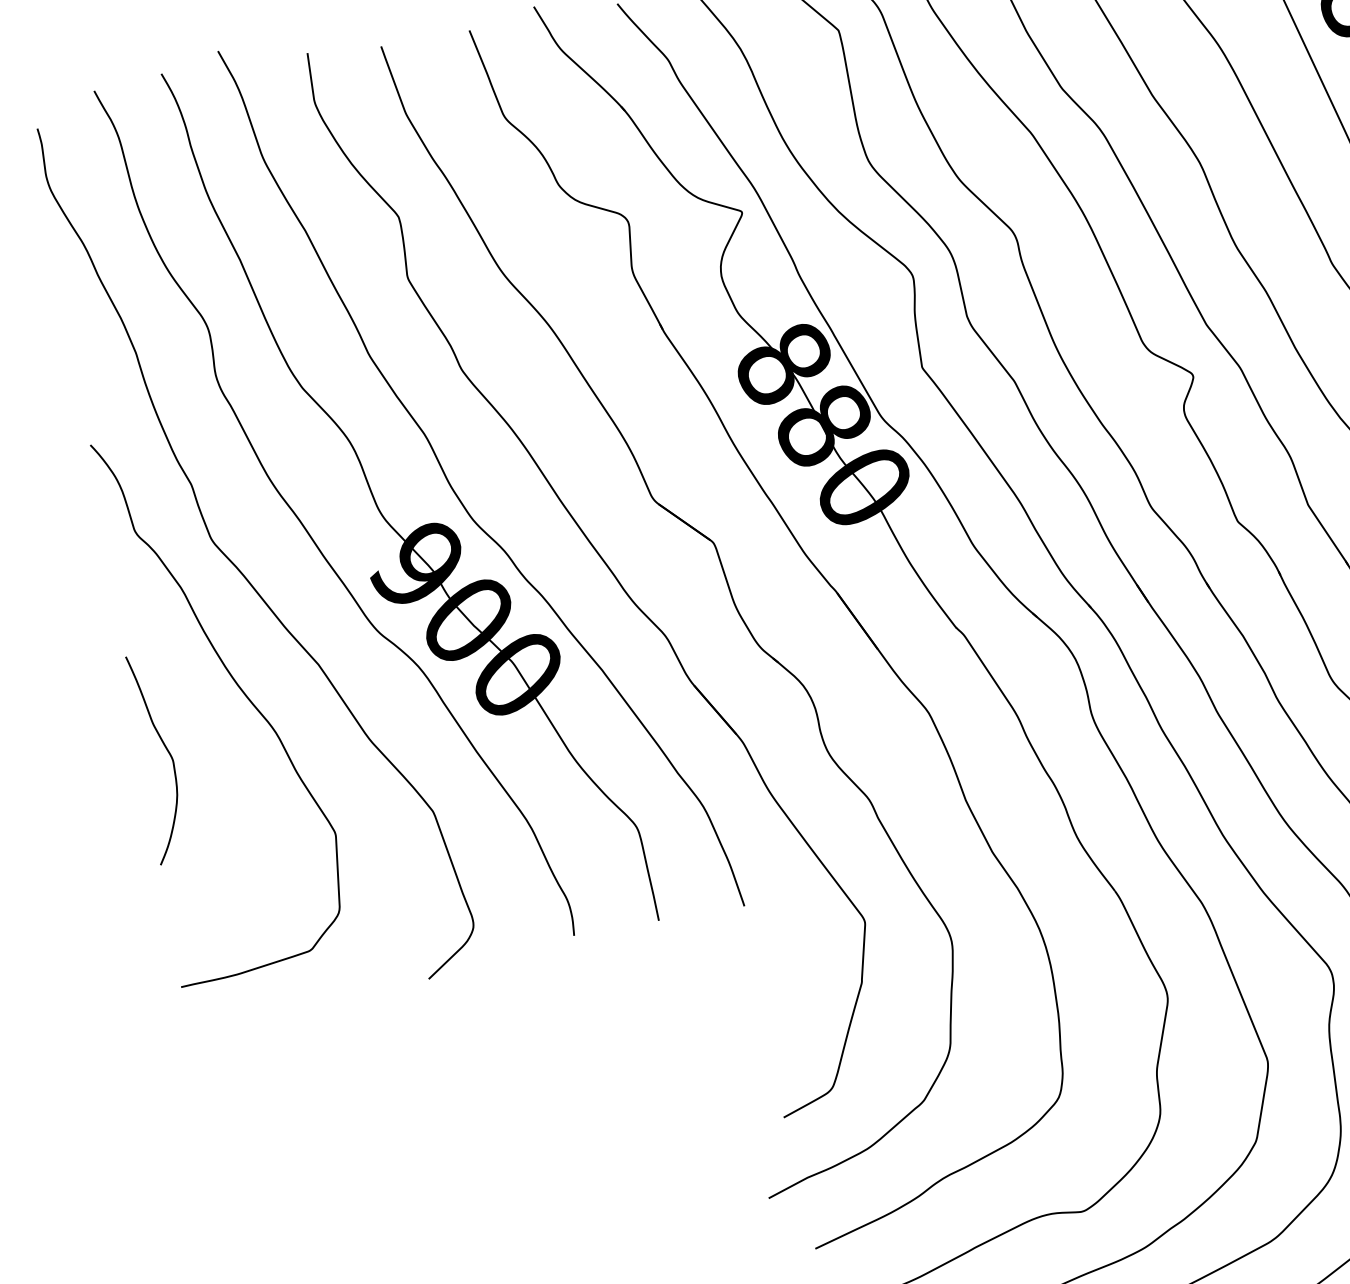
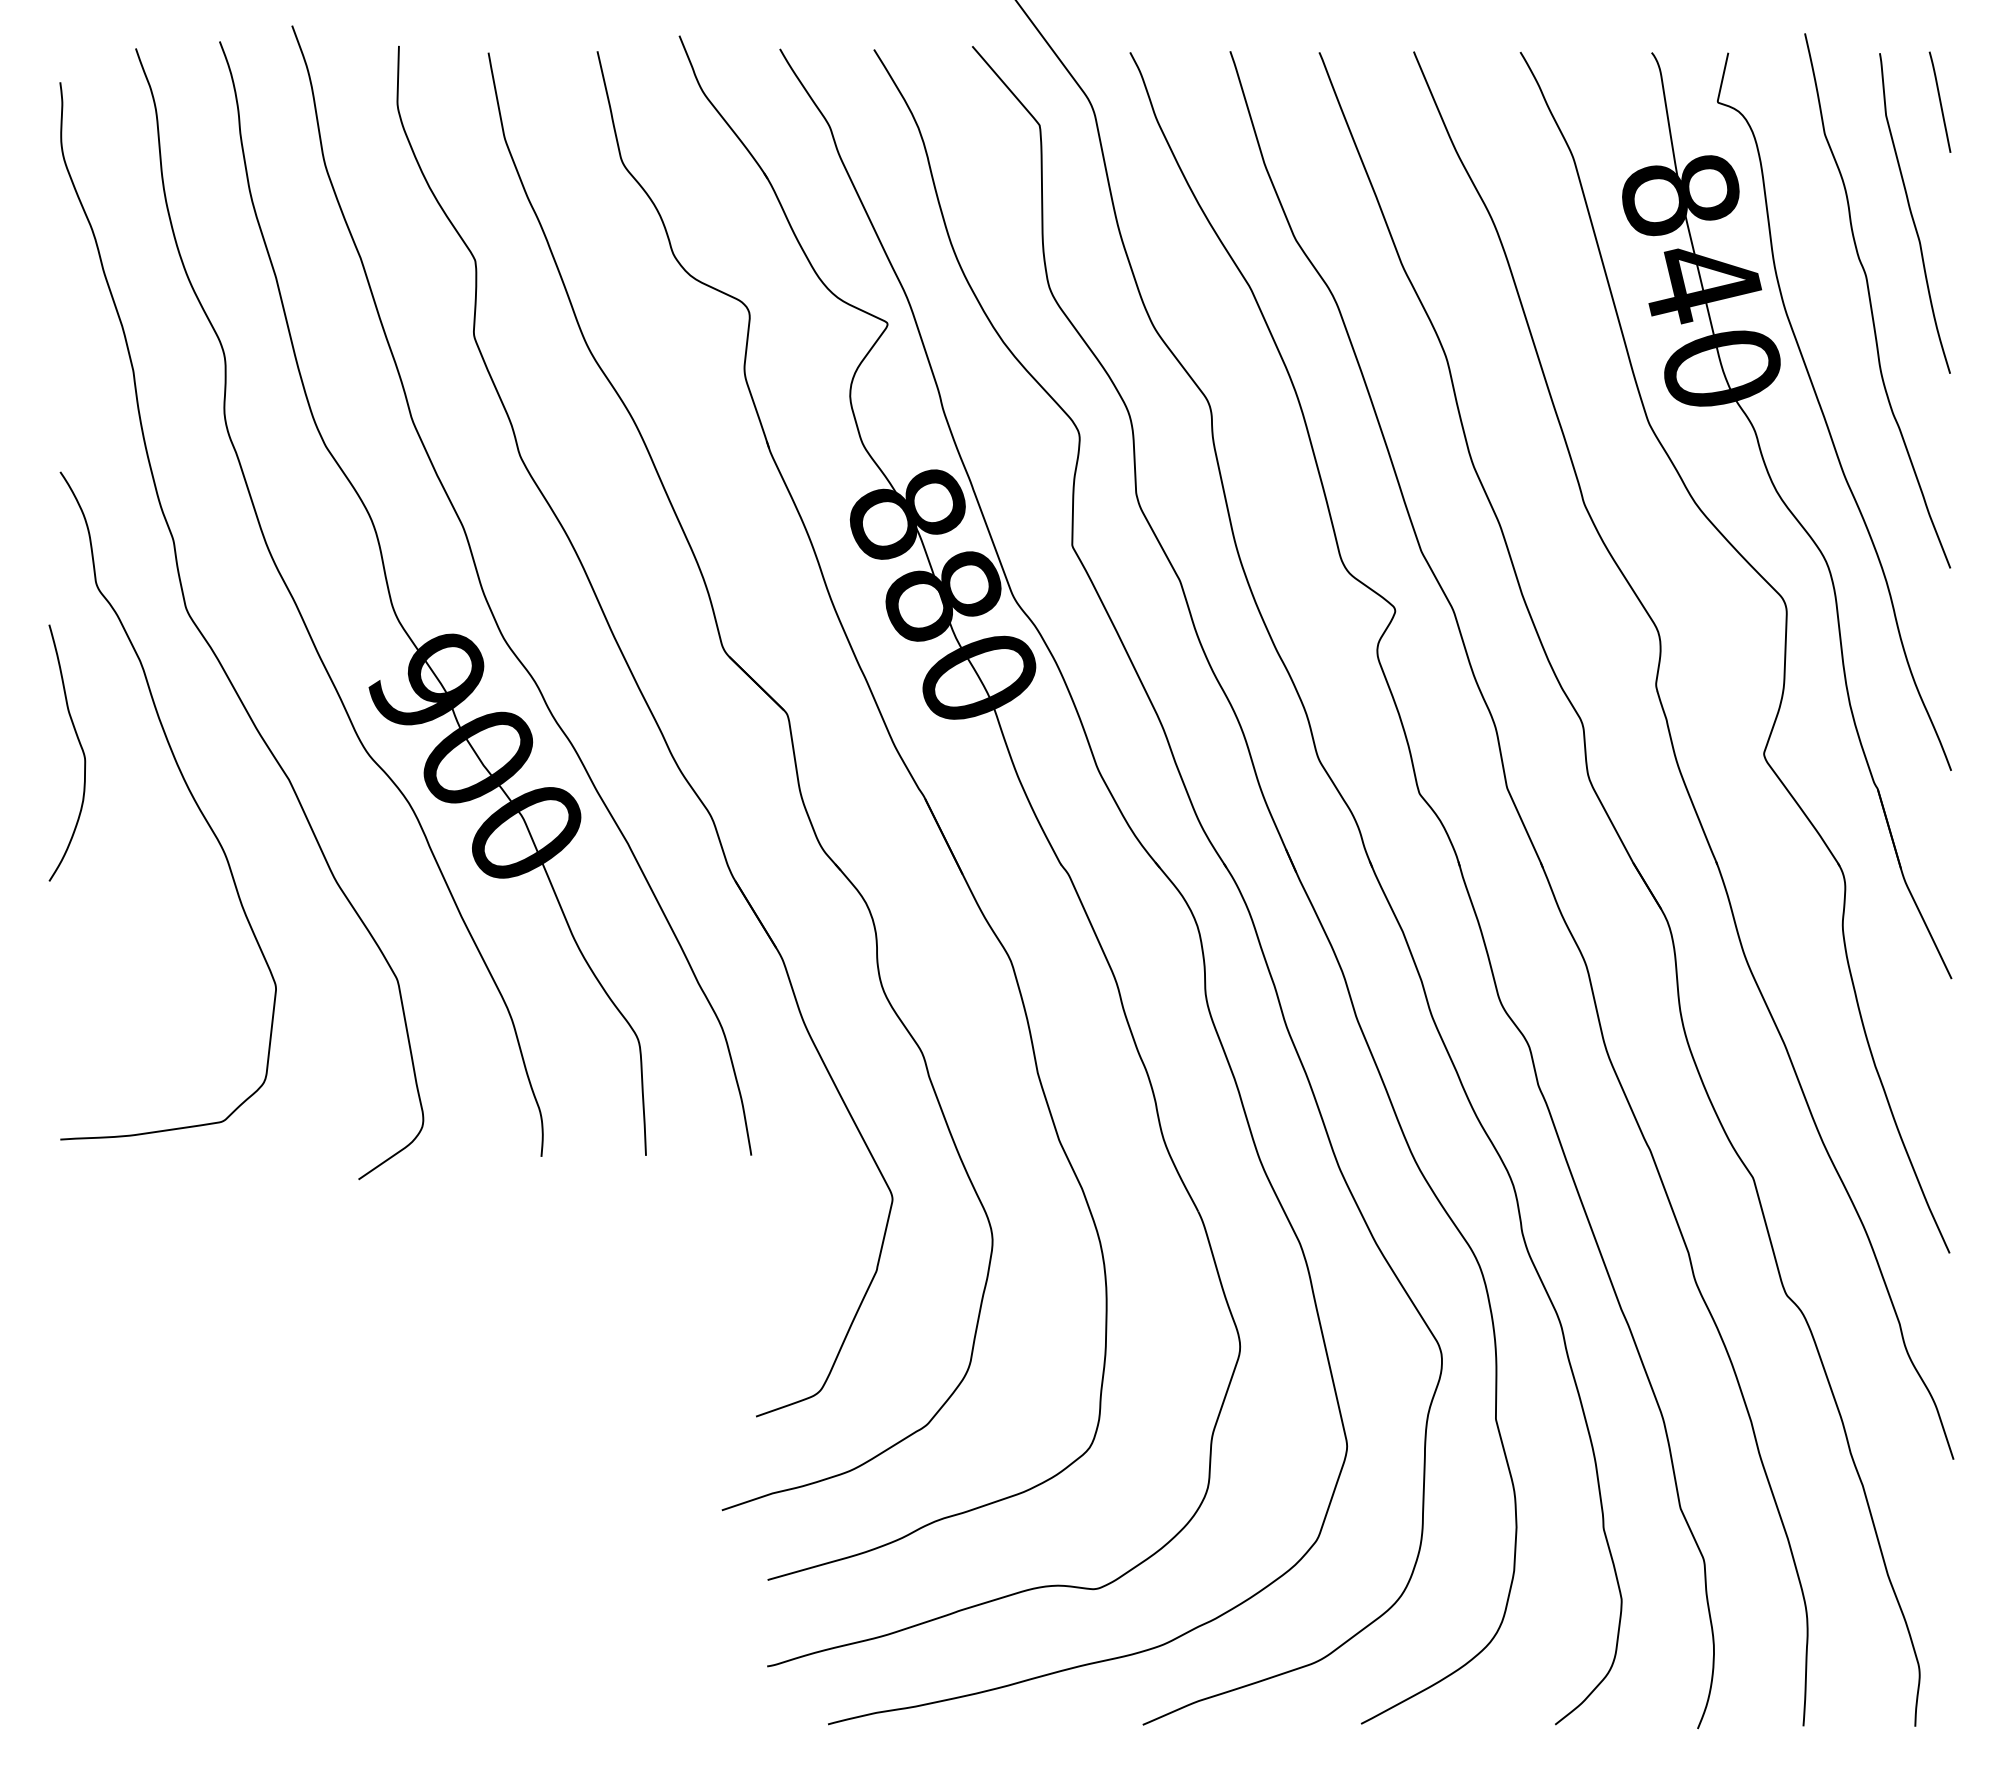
curve: (166, 750) -> (79, 745), moved

